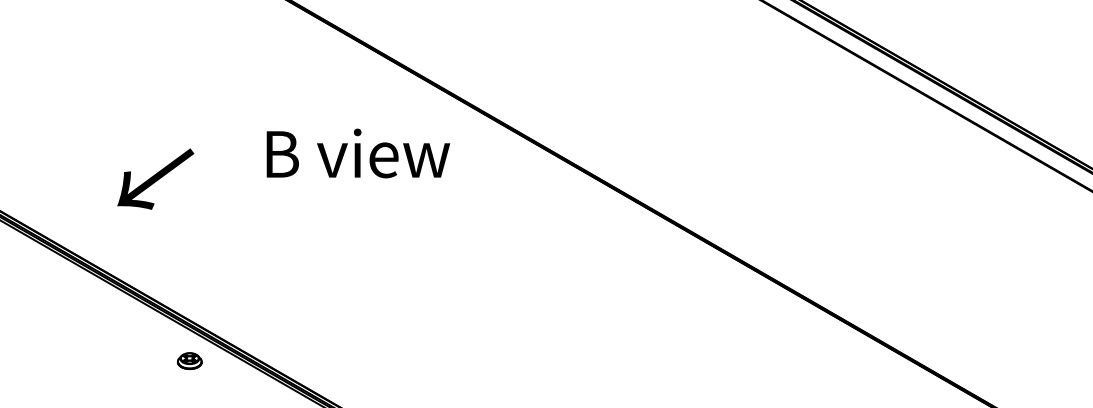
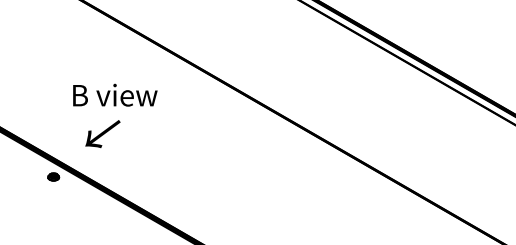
text: (358, 151) -> (115, 94), moved
text: (154, 180) -> (102, 134), moved

